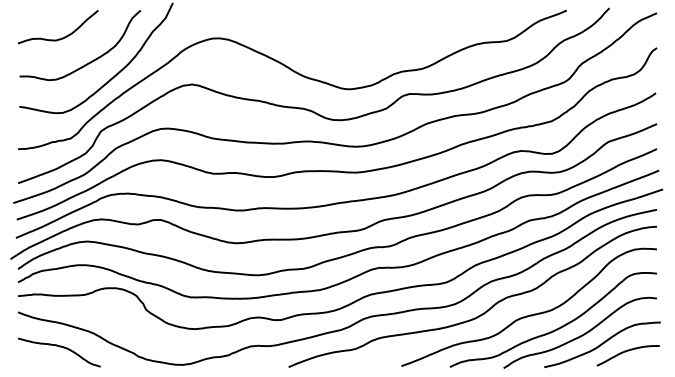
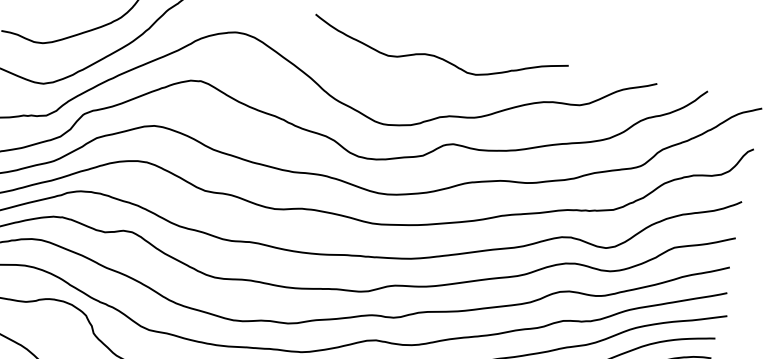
curve: (382, 24) -> (438, 56), added

